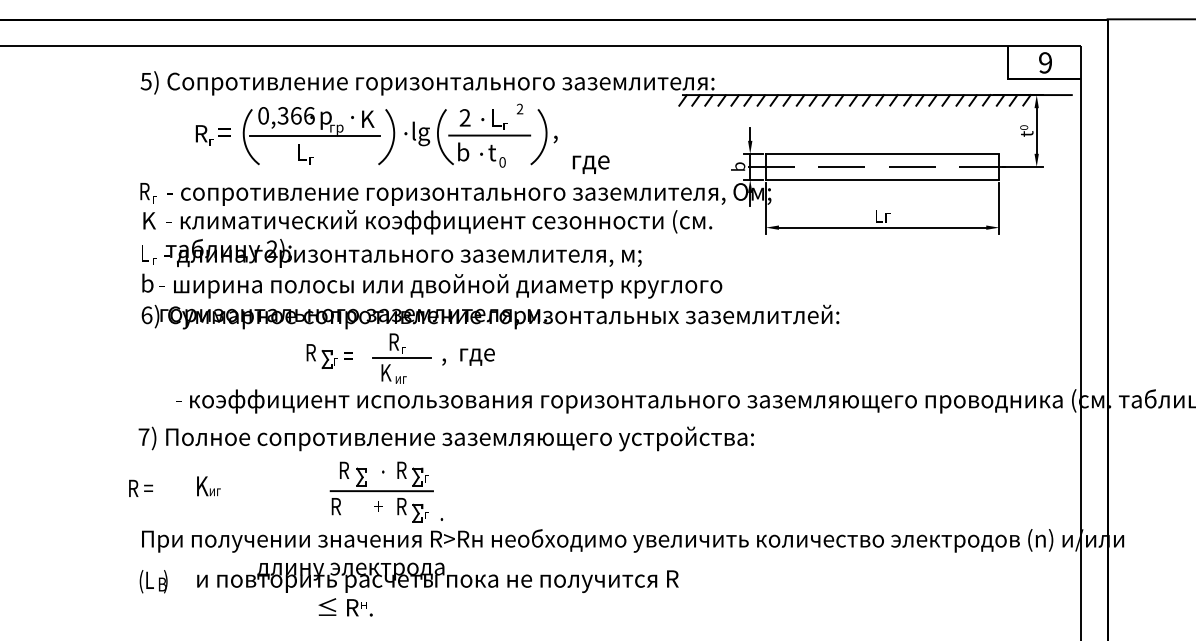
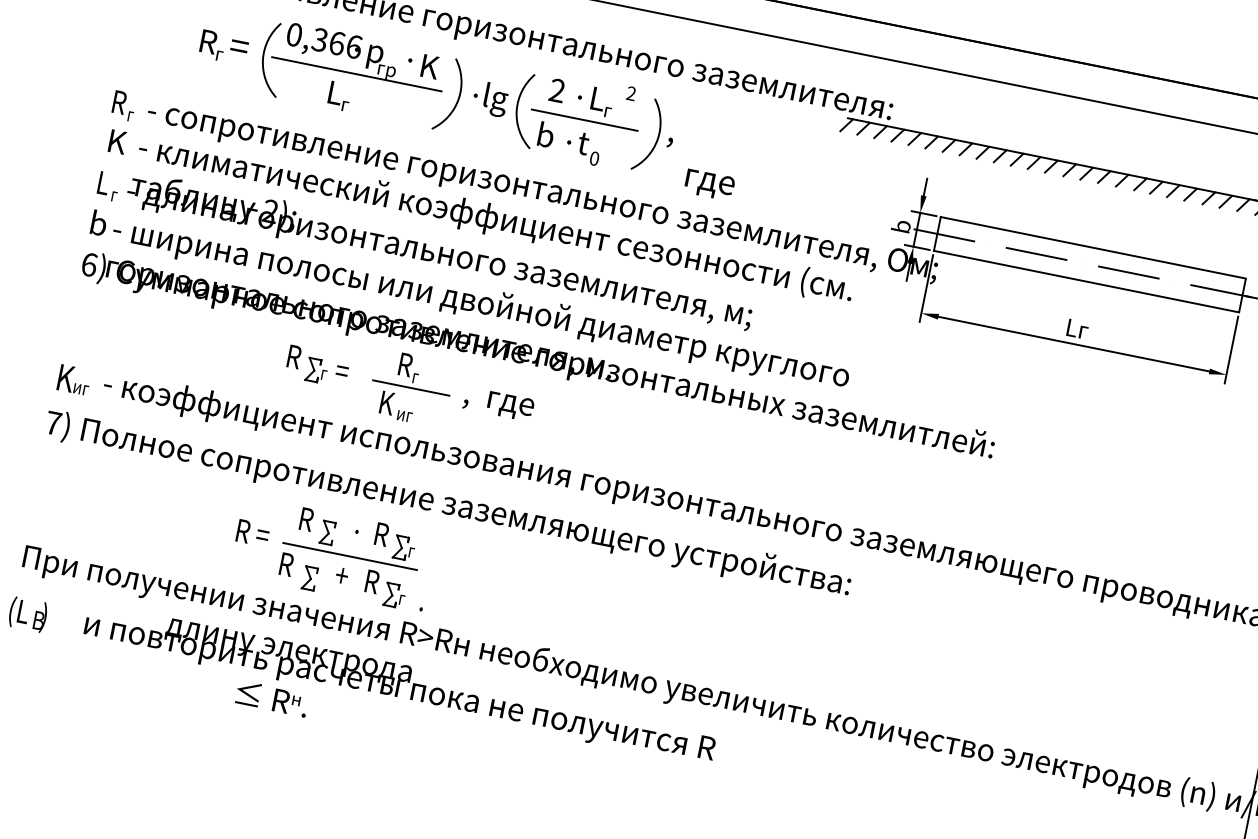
text: (208, 486) -> (73, 380), moved
text: (140, 487) -> (252, 531), moved
part: (355, 512) -> (310, 577), added

